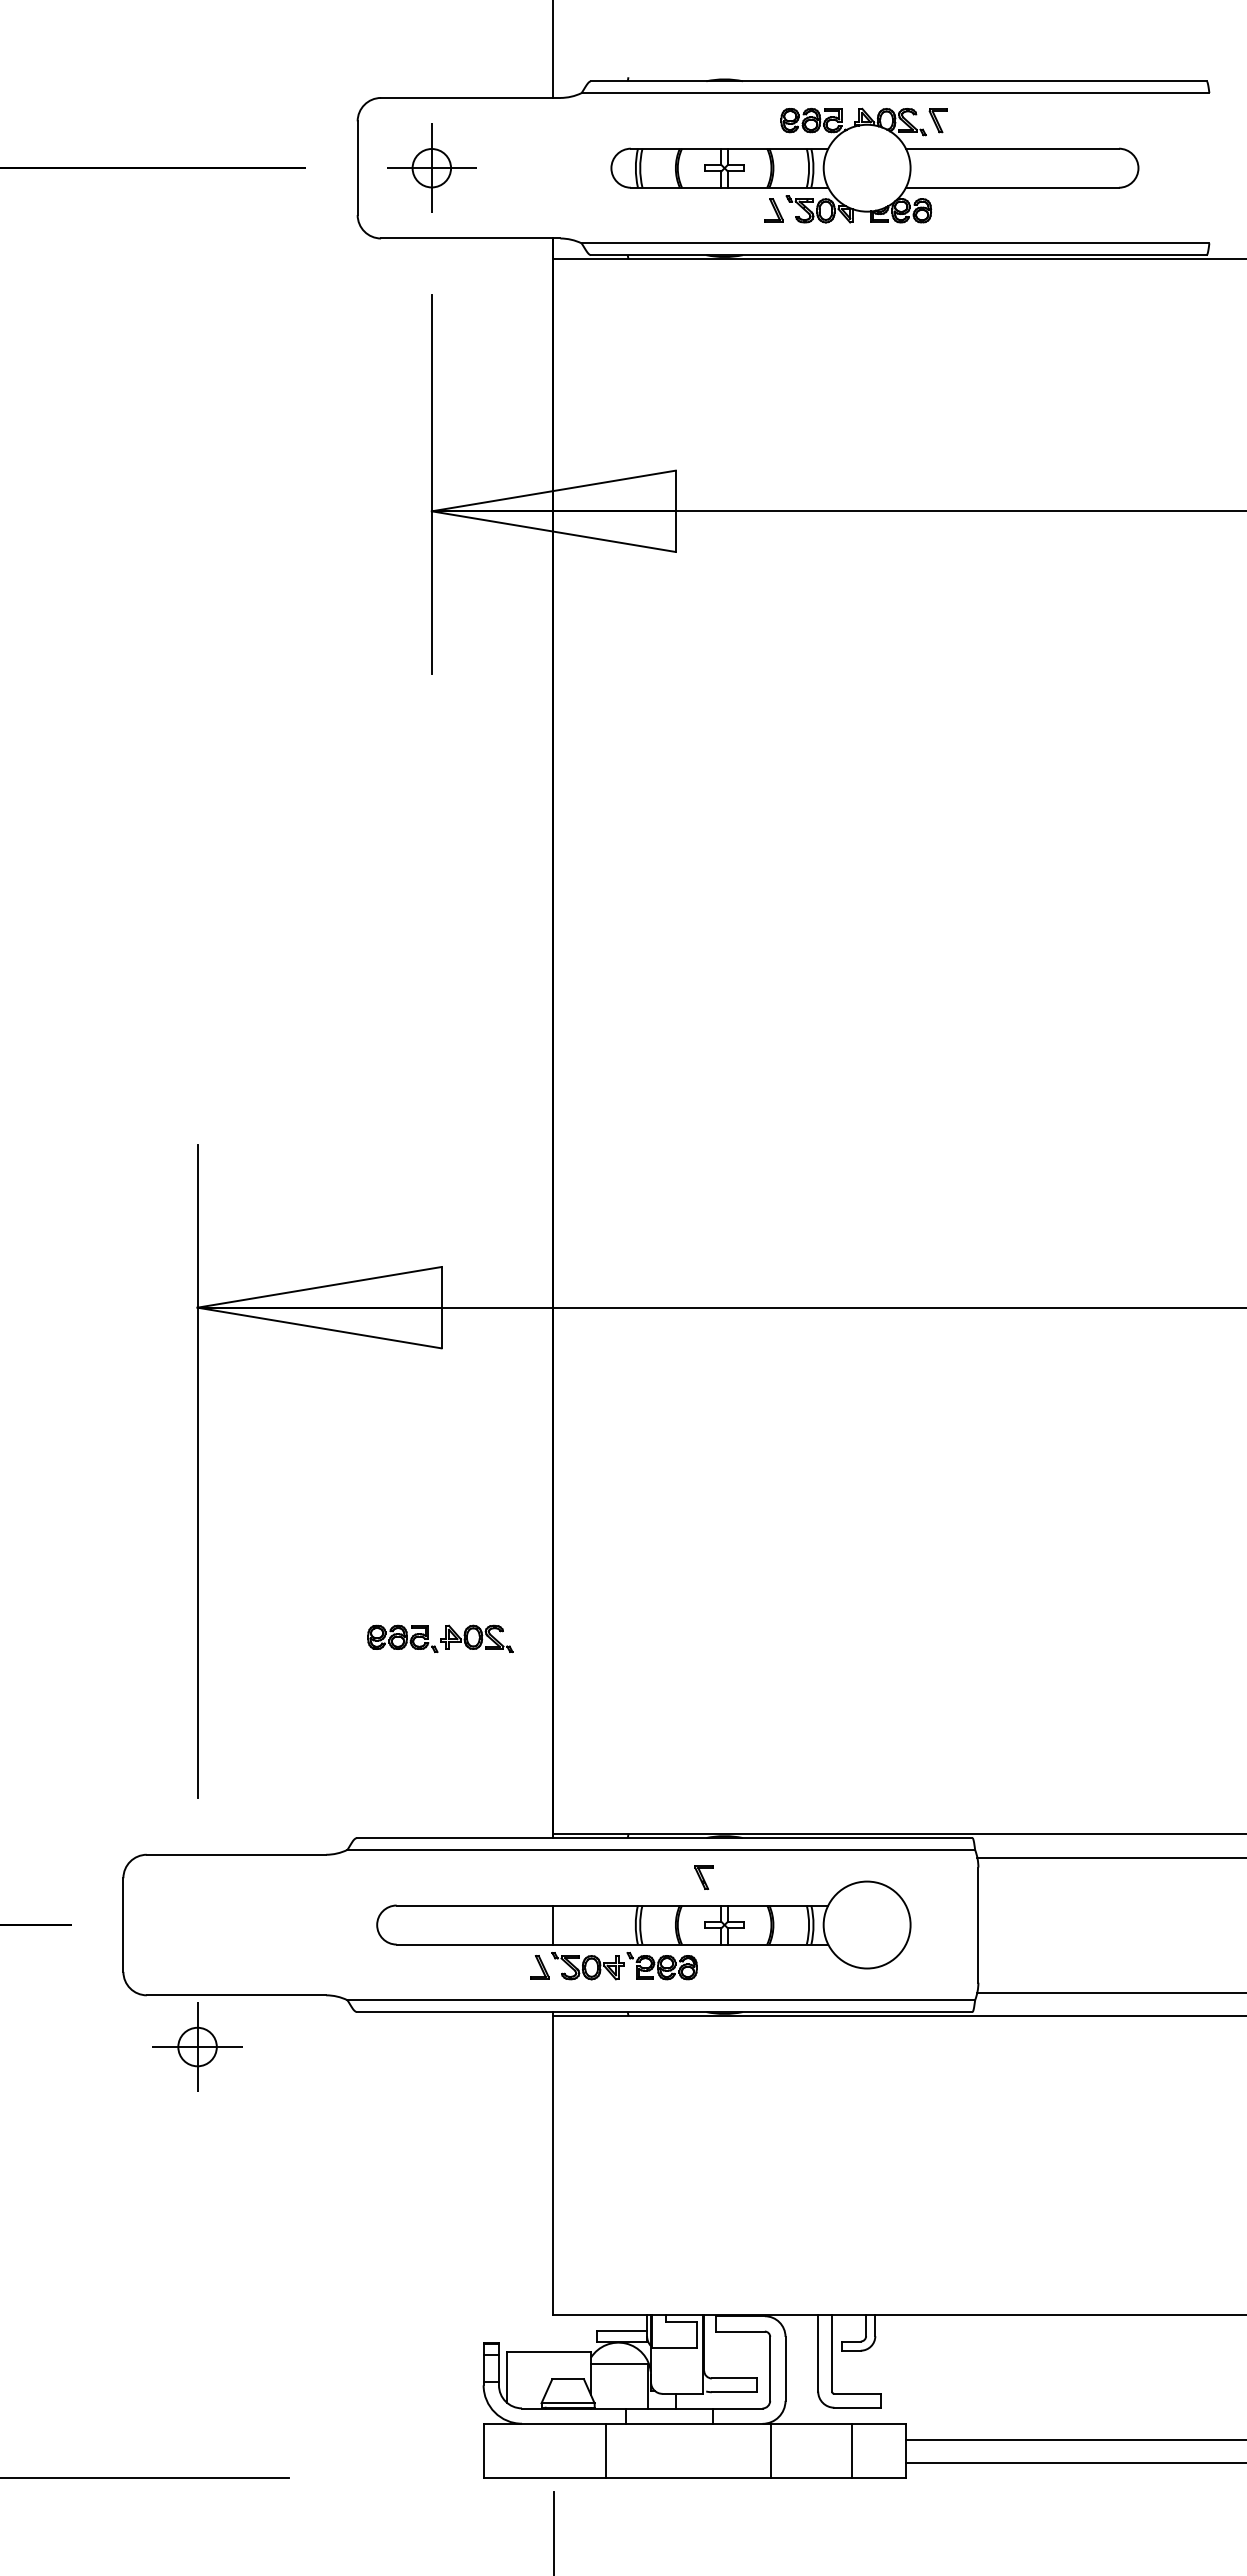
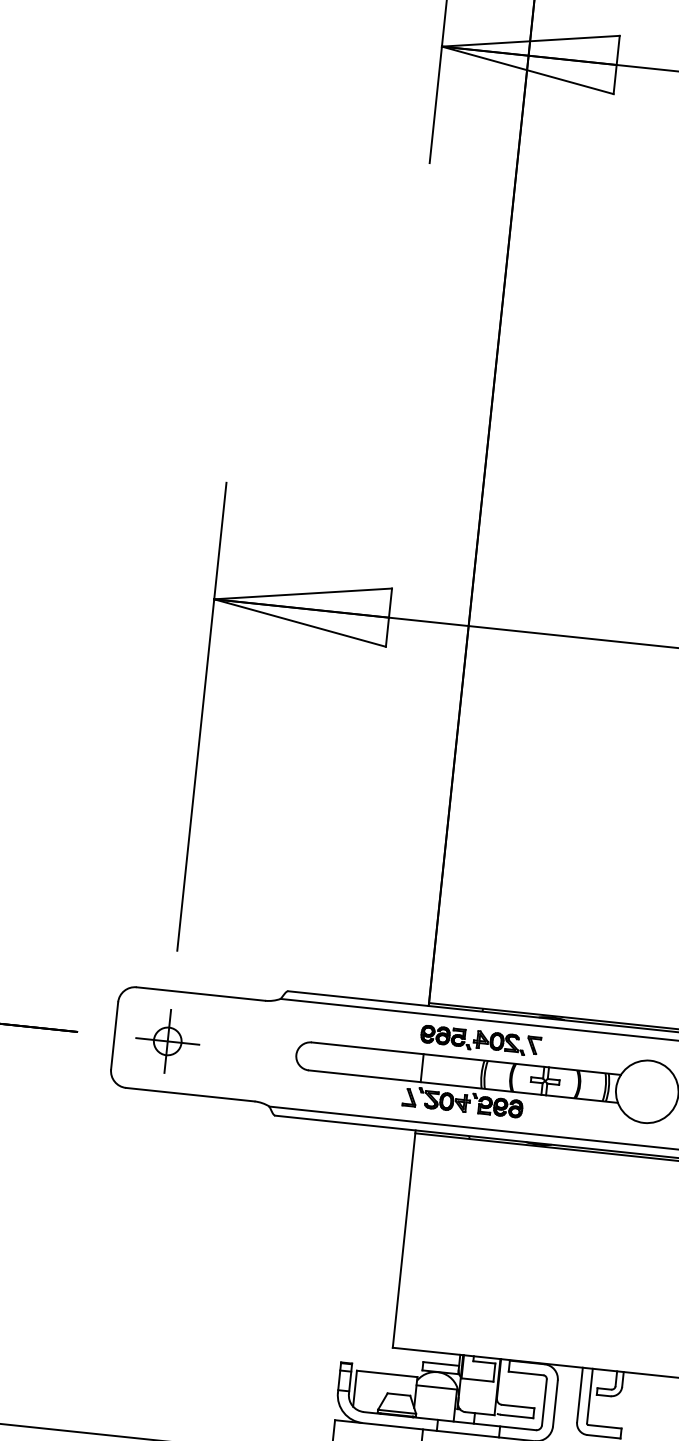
part: (440, 1638) -> (473, 1039), moved
part: (197, 2046) -> (167, 1041), moved

